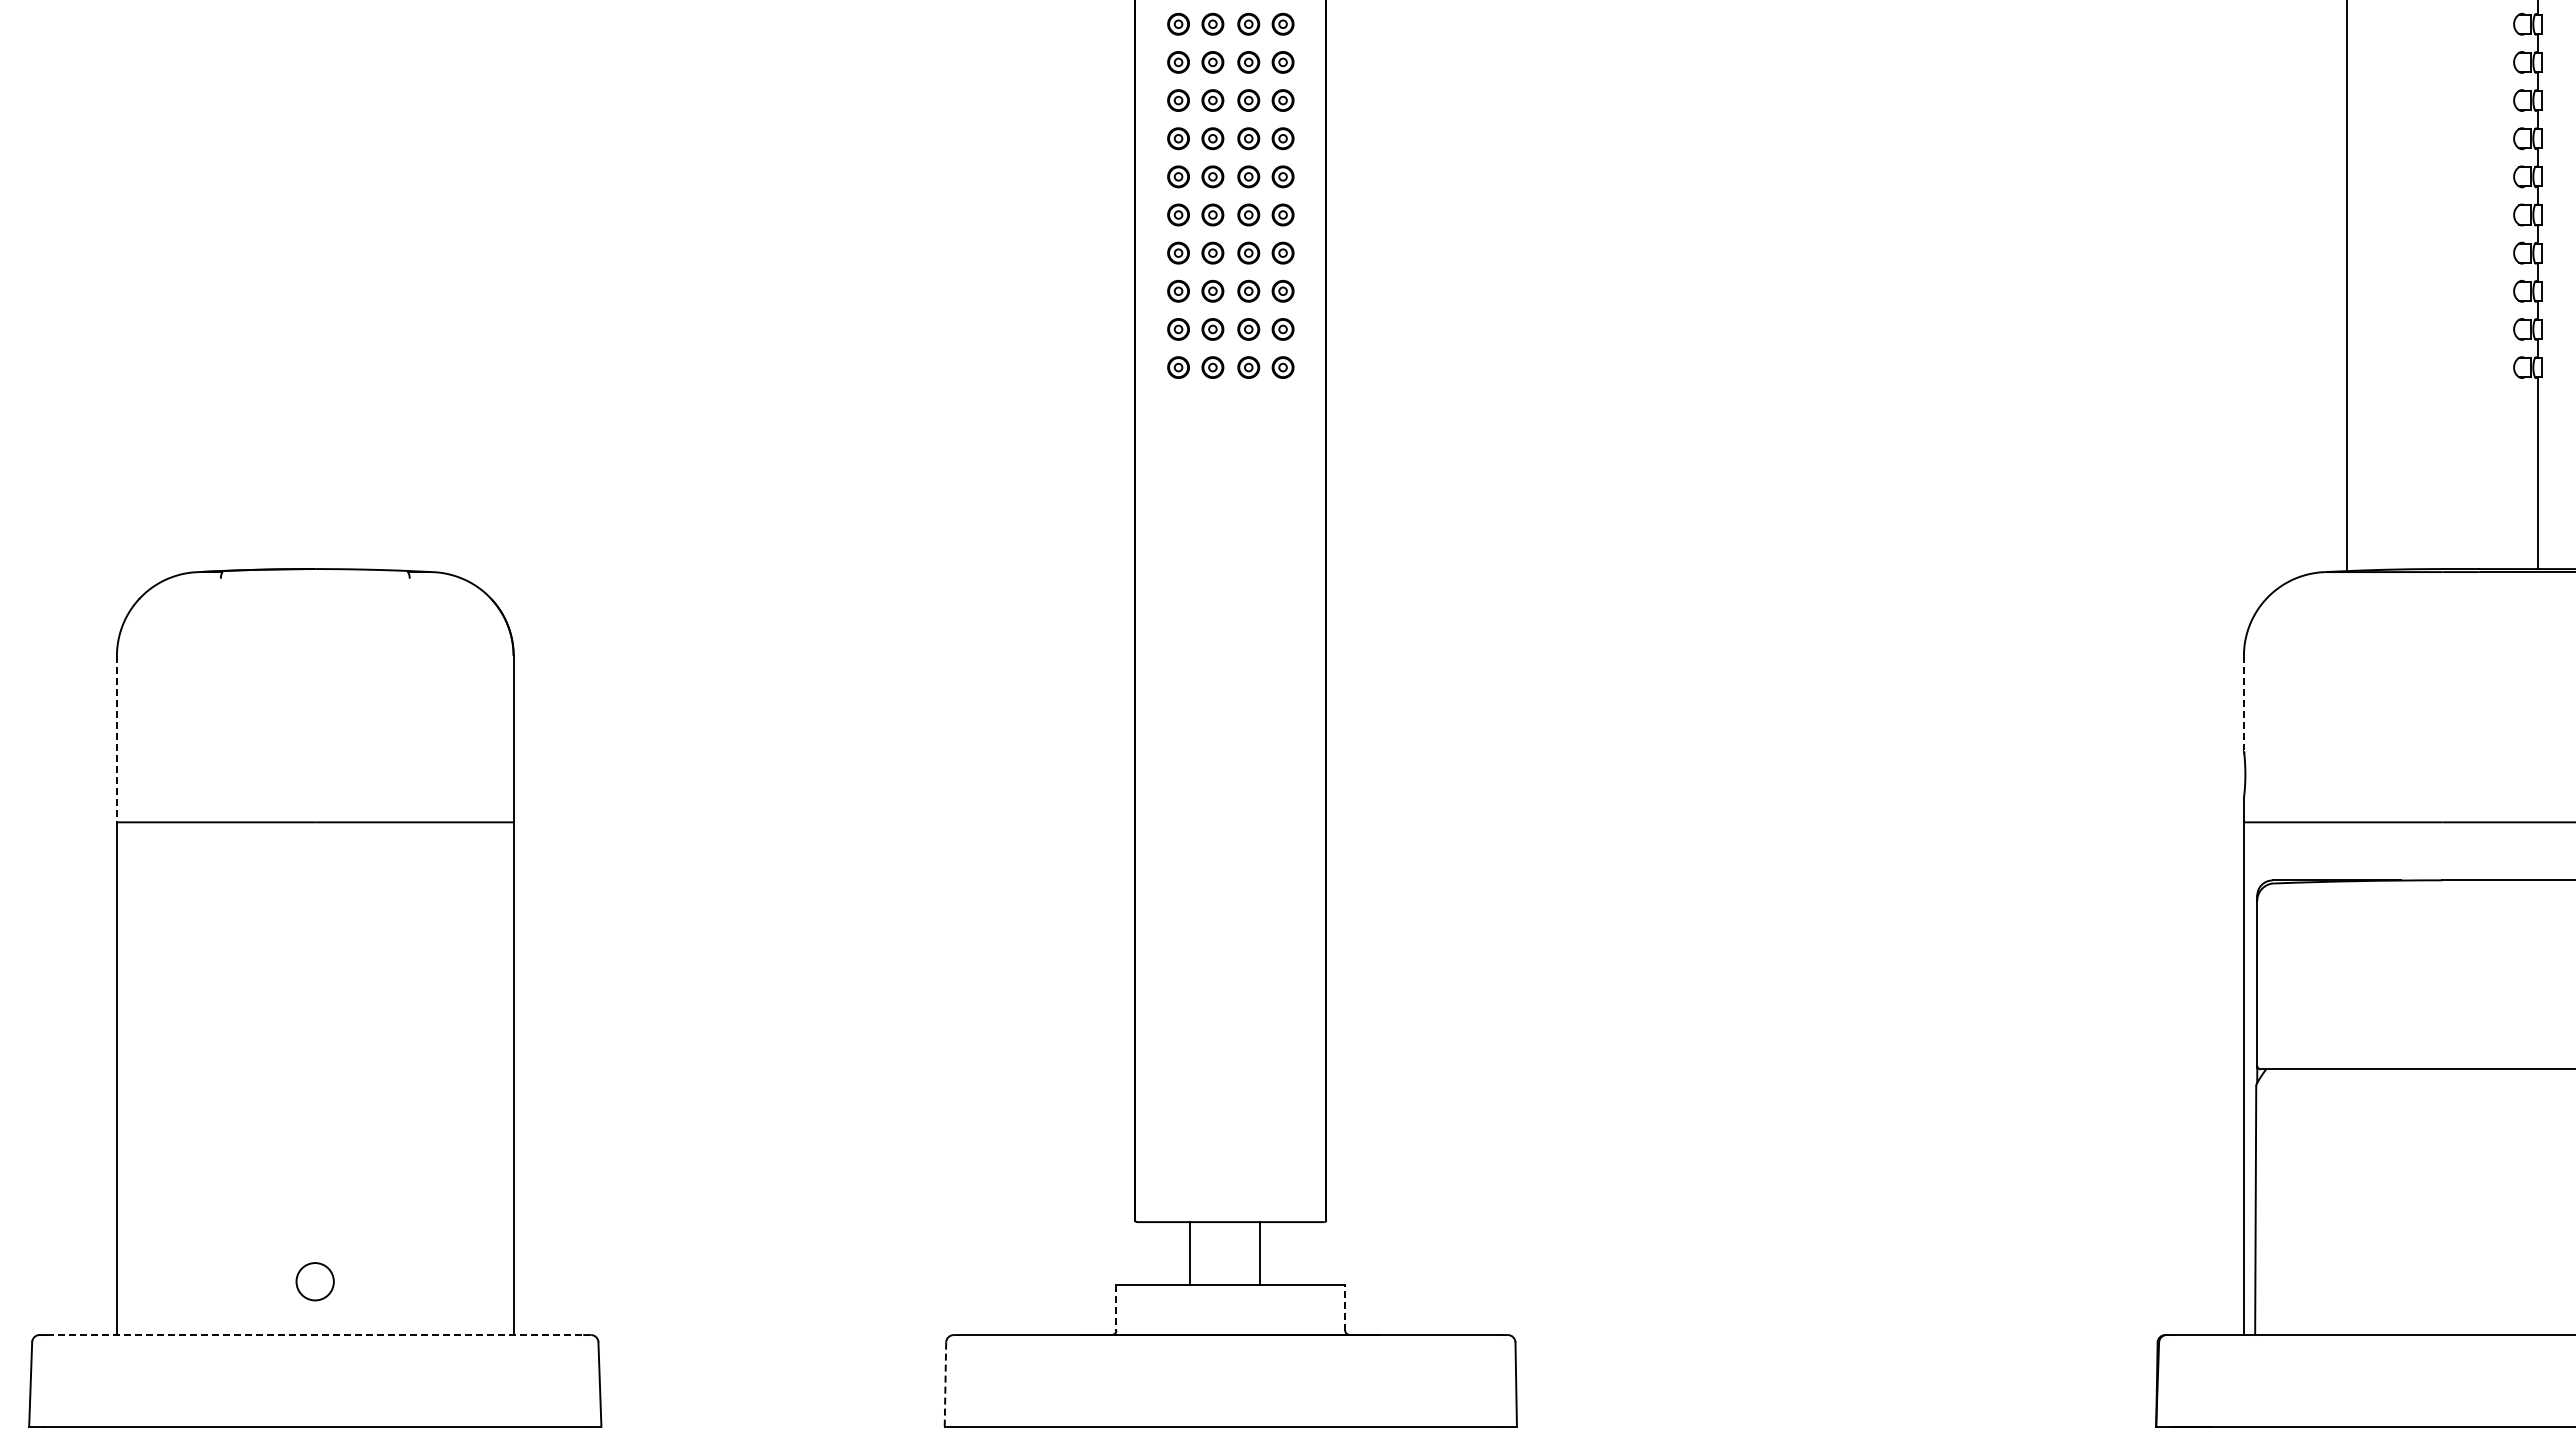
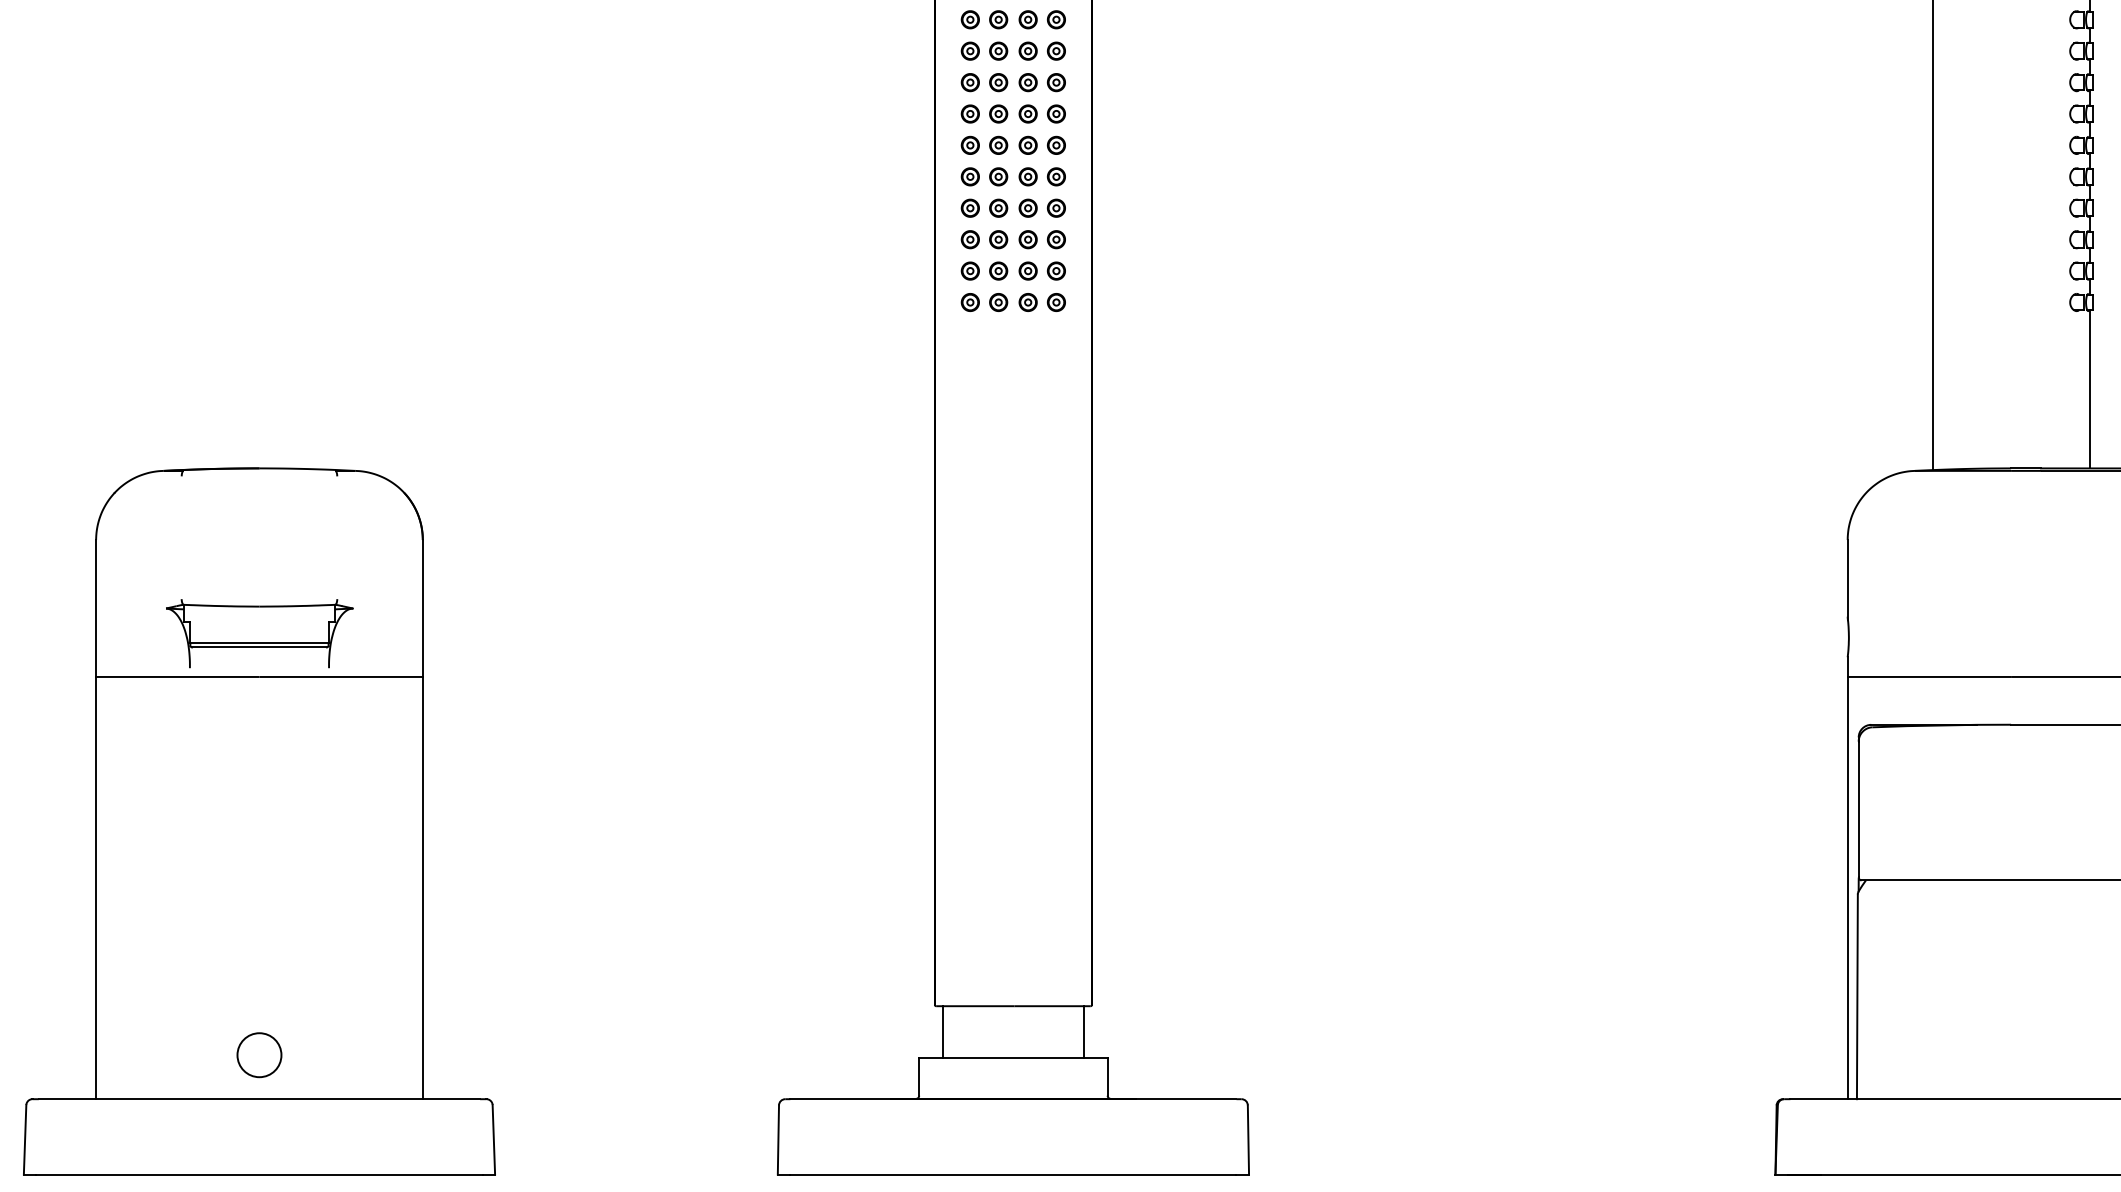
line: (2243, 703) -> (1847, 579), dashed -> solid
line: (116, 739) -> (95, 608), dashed -> solid
part: (315, 769) -> (259, 633), added
line: (1190, 1253) -> (943, 1032), moved
line: (1259, 1253) -> (1083, 1032), moved
circle: (314, 1281) -> (258, 1055), size x1.43
line: (1345, 1307) -> (1107, 1076), dashed -> solid
line: (1116, 1308) -> (919, 1077), dashed -> solid
line: (315, 1335) -> (259, 1099), dashed -> solid
line: (945, 1384) -> (778, 1139), dashed -> solid

